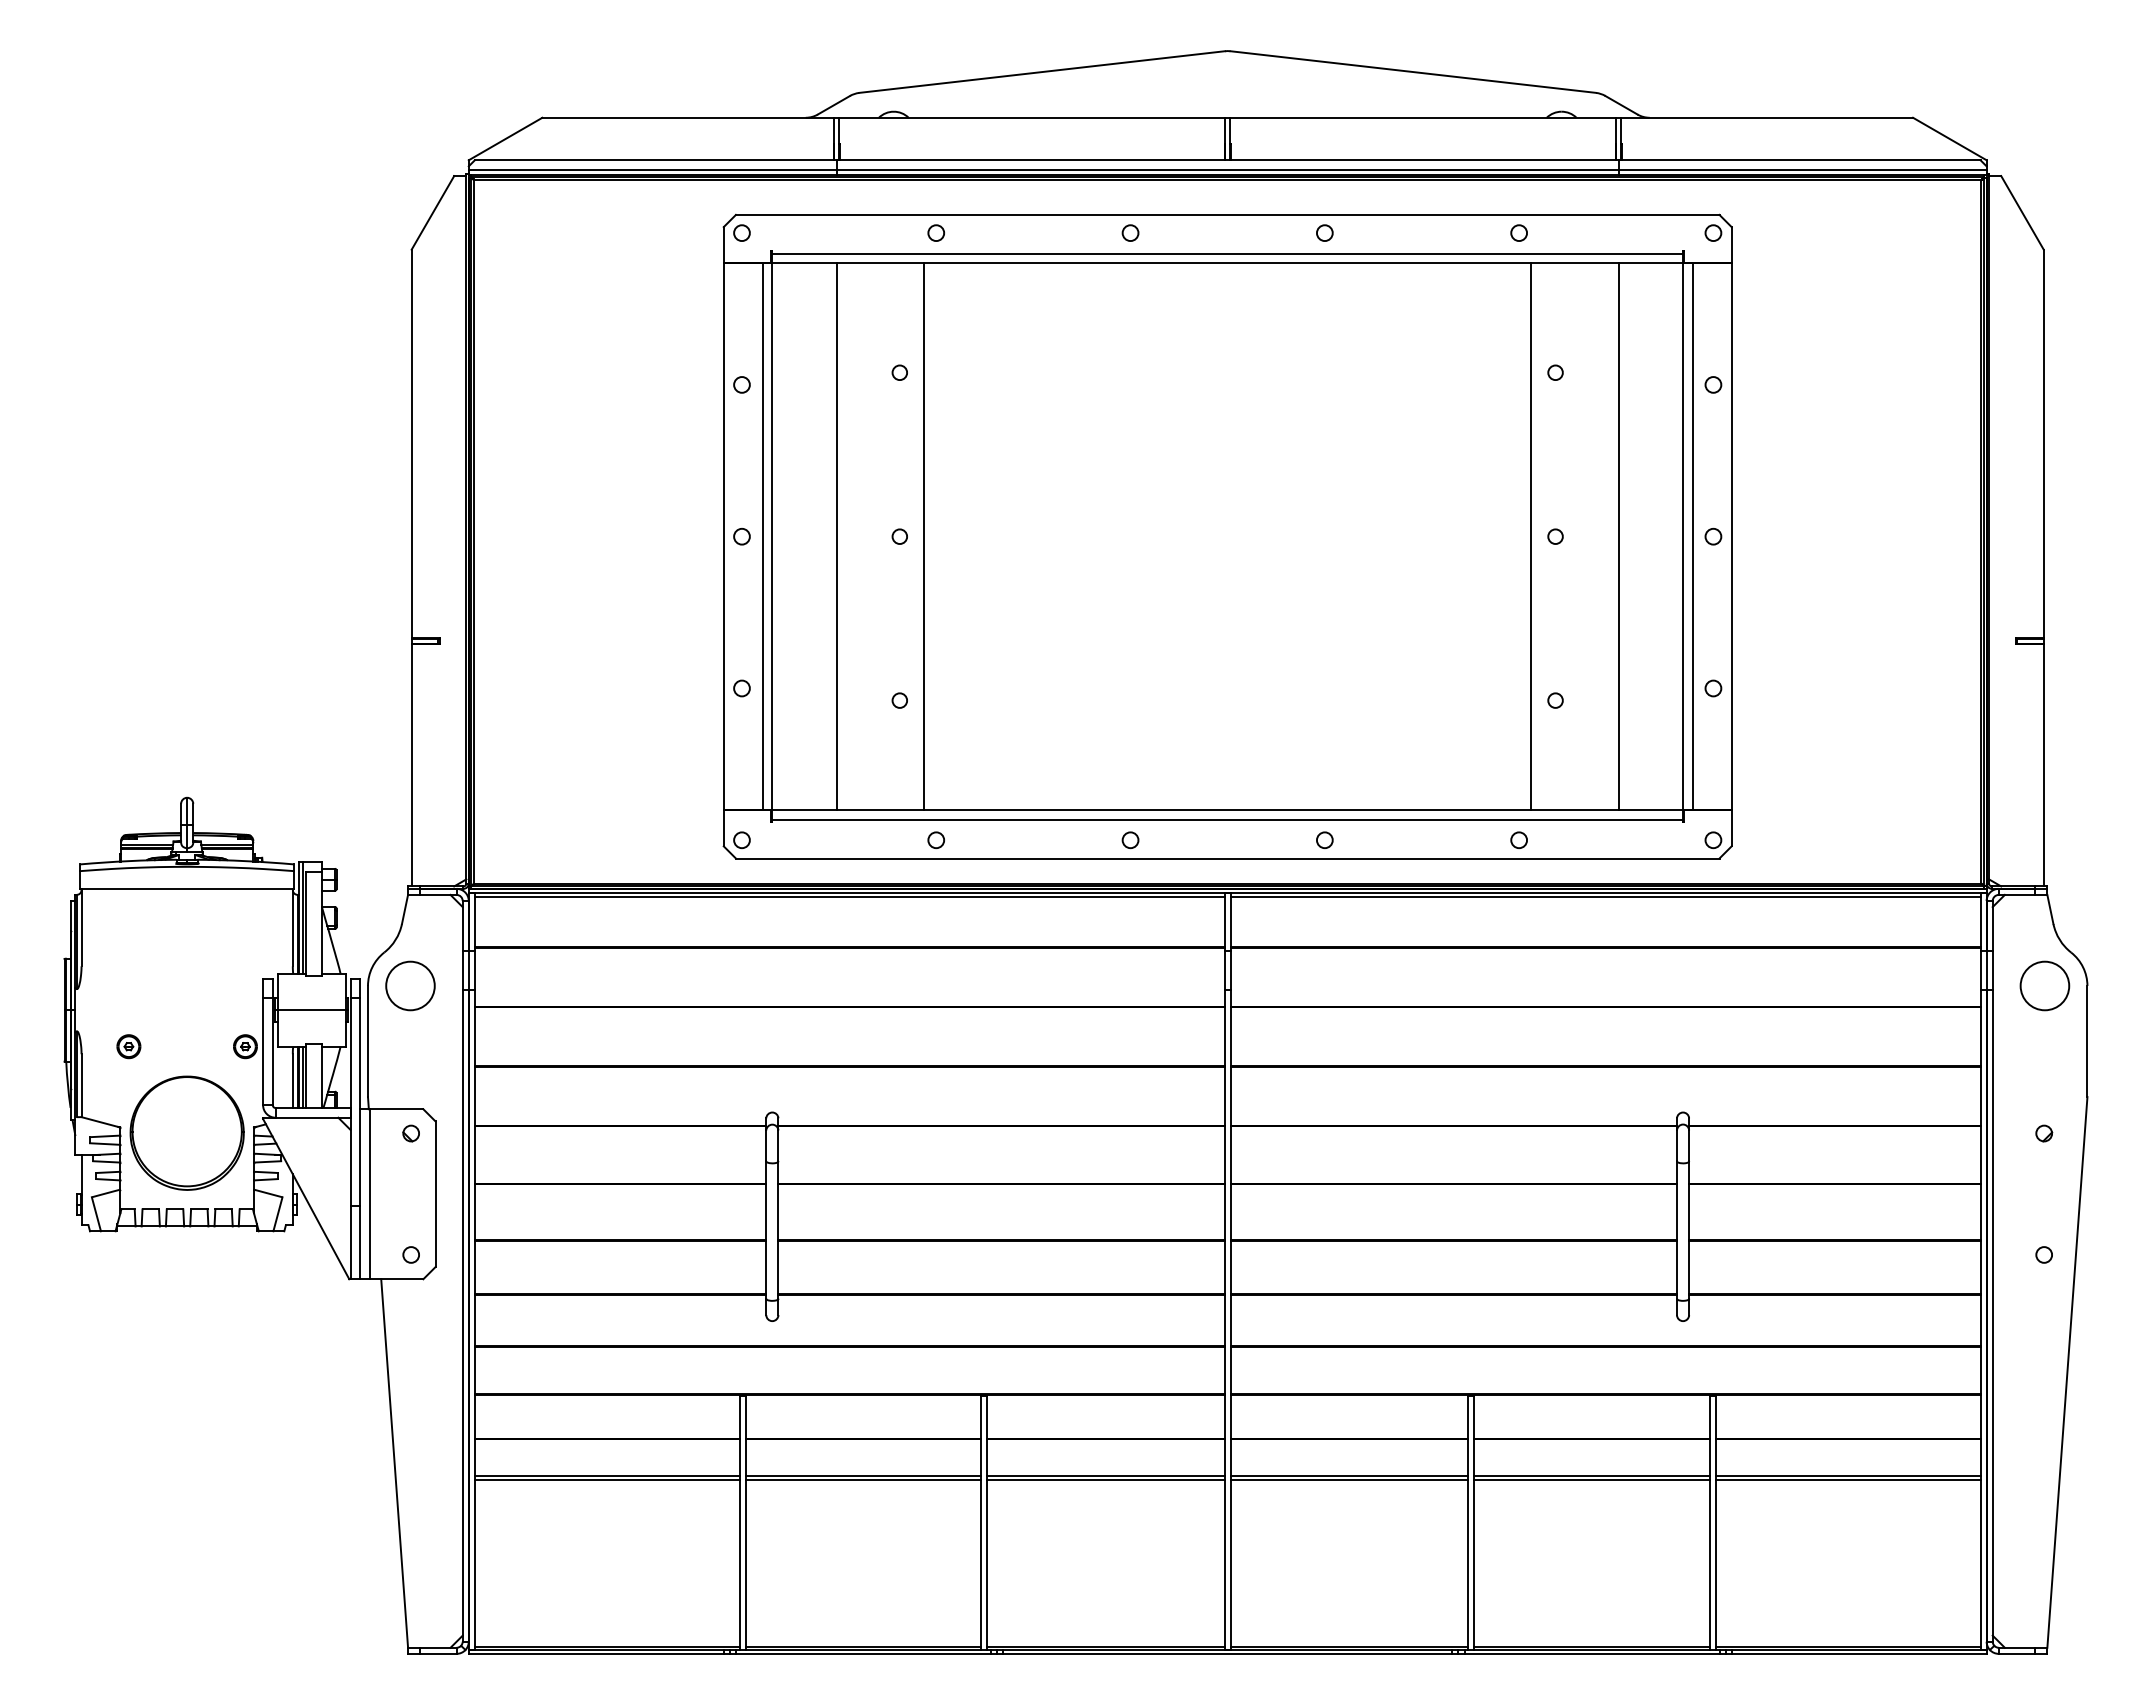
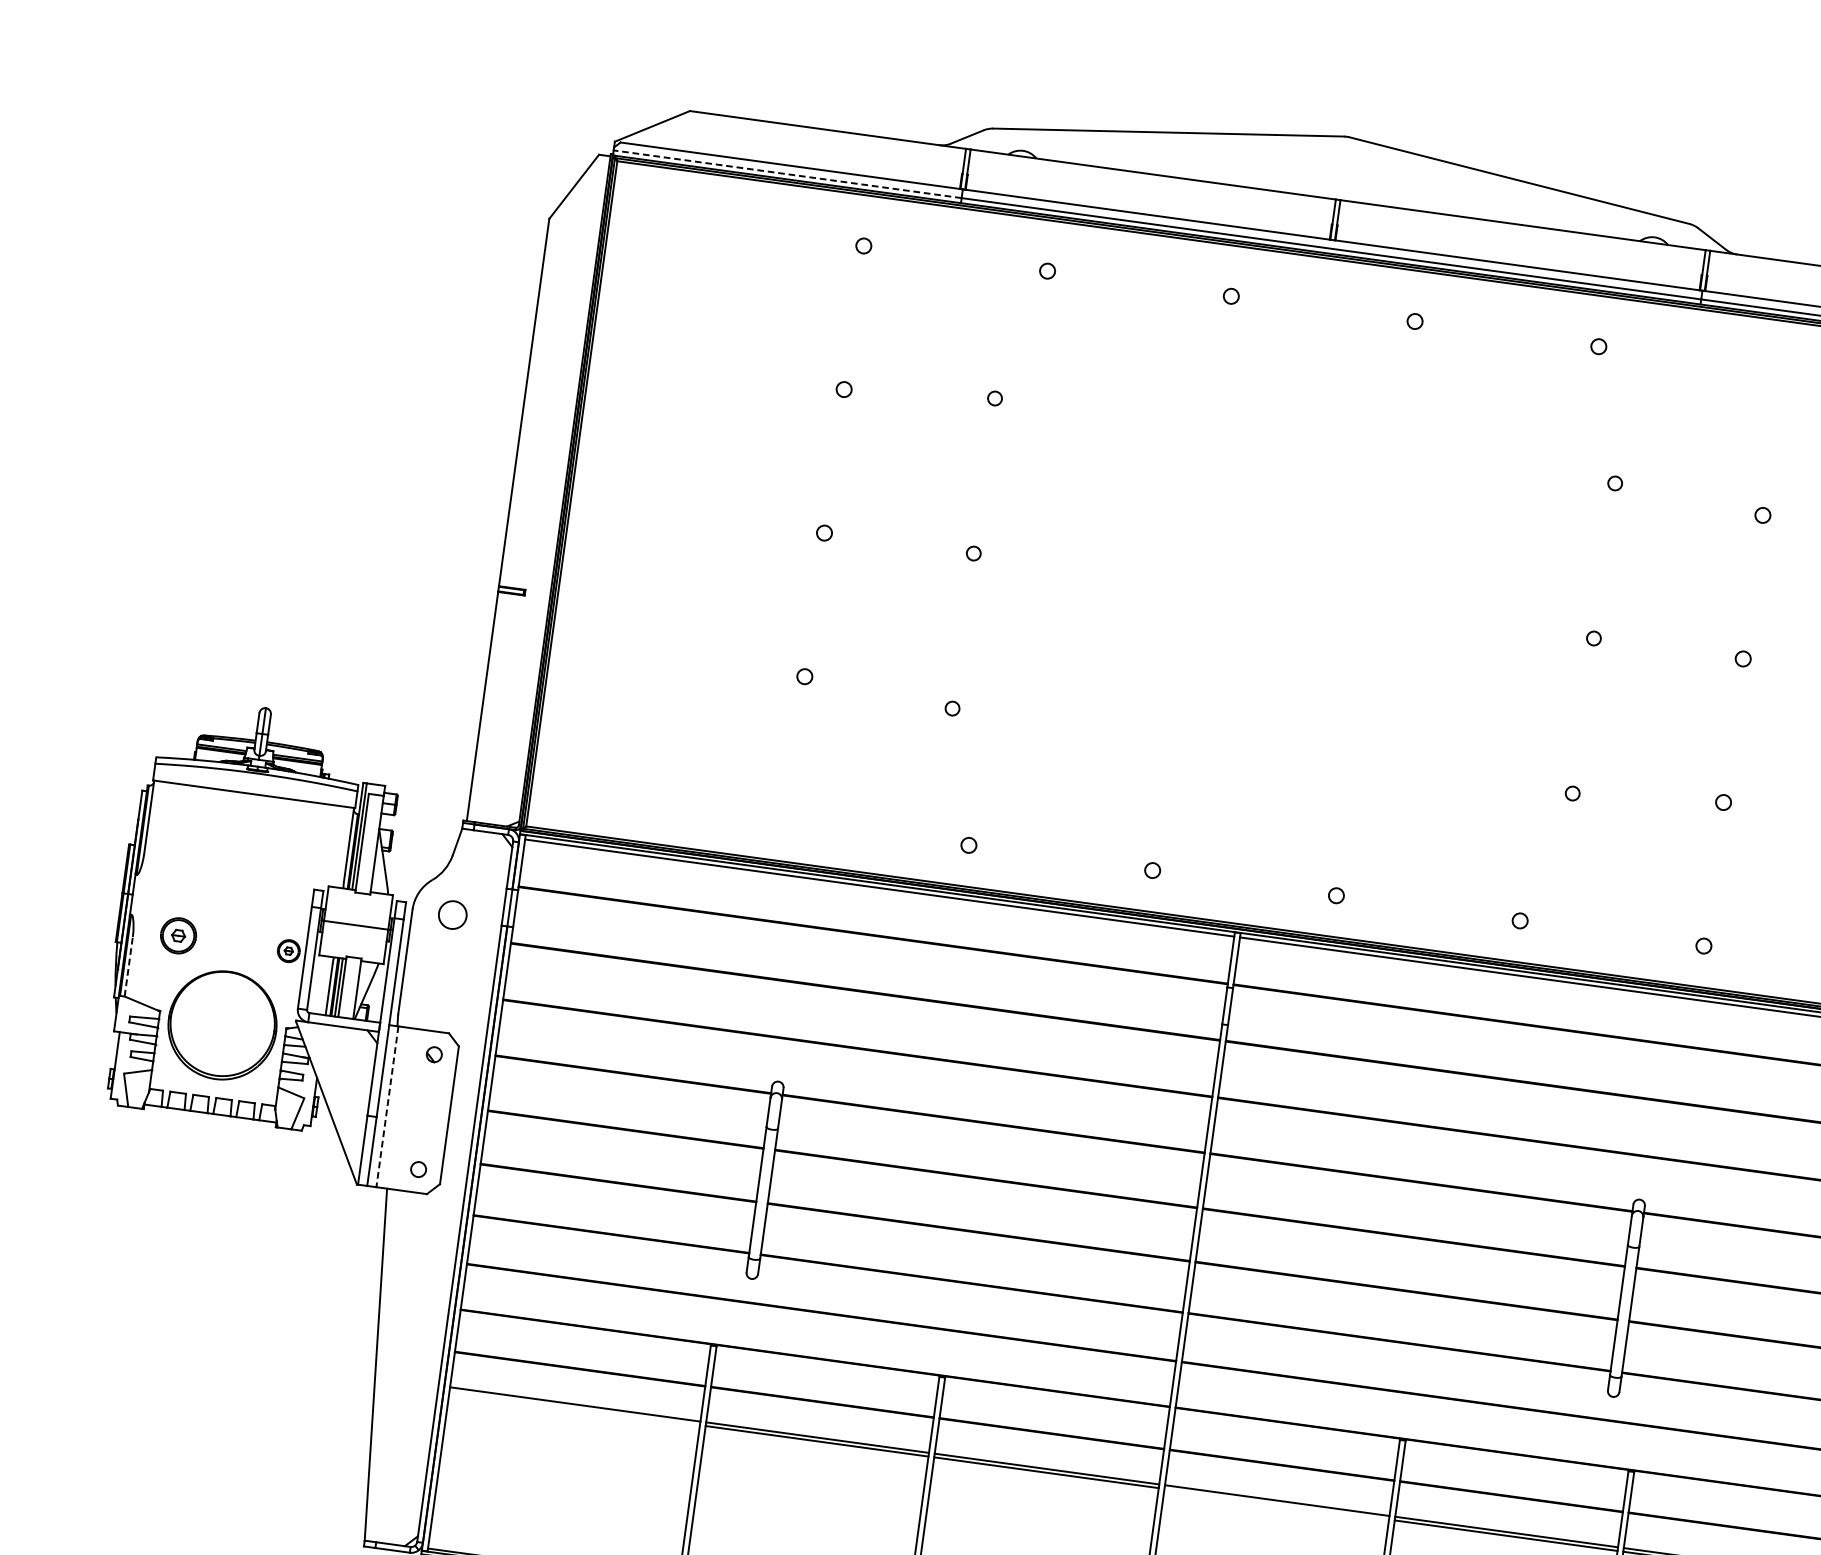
line: (652, 169) -> (787, 174), solid -> dashed
part: (1227, 536) -> (1283, 595), removed
circle: (410, 985) -> (452, 914), size x0.6
part: (128, 1046) -> (178, 935), size x1.6
line: (81, 1085) -> (128, 966), solid -> dashed
line: (369, 1194) -> (386, 1106), solid -> dashed
line: (606, 1480) -> (574, 1408), removed
line: (1349, 1480) -> (1276, 1504), removed

